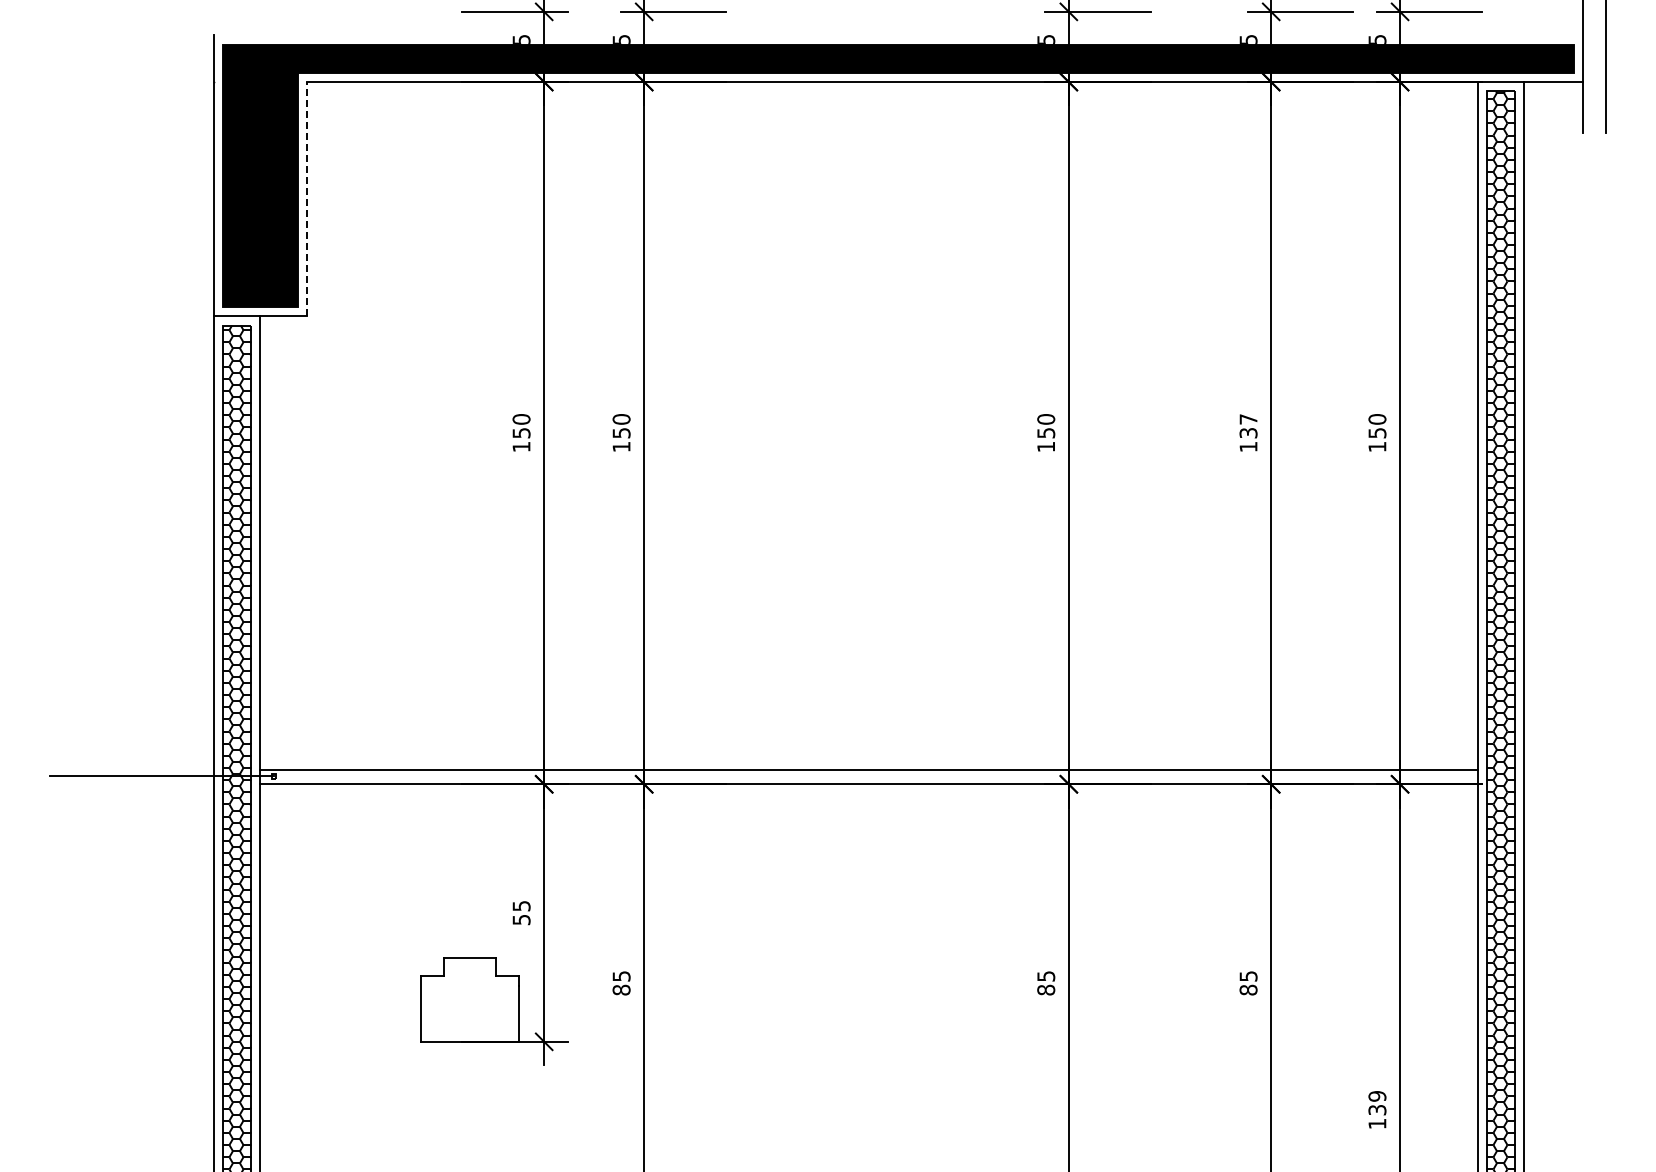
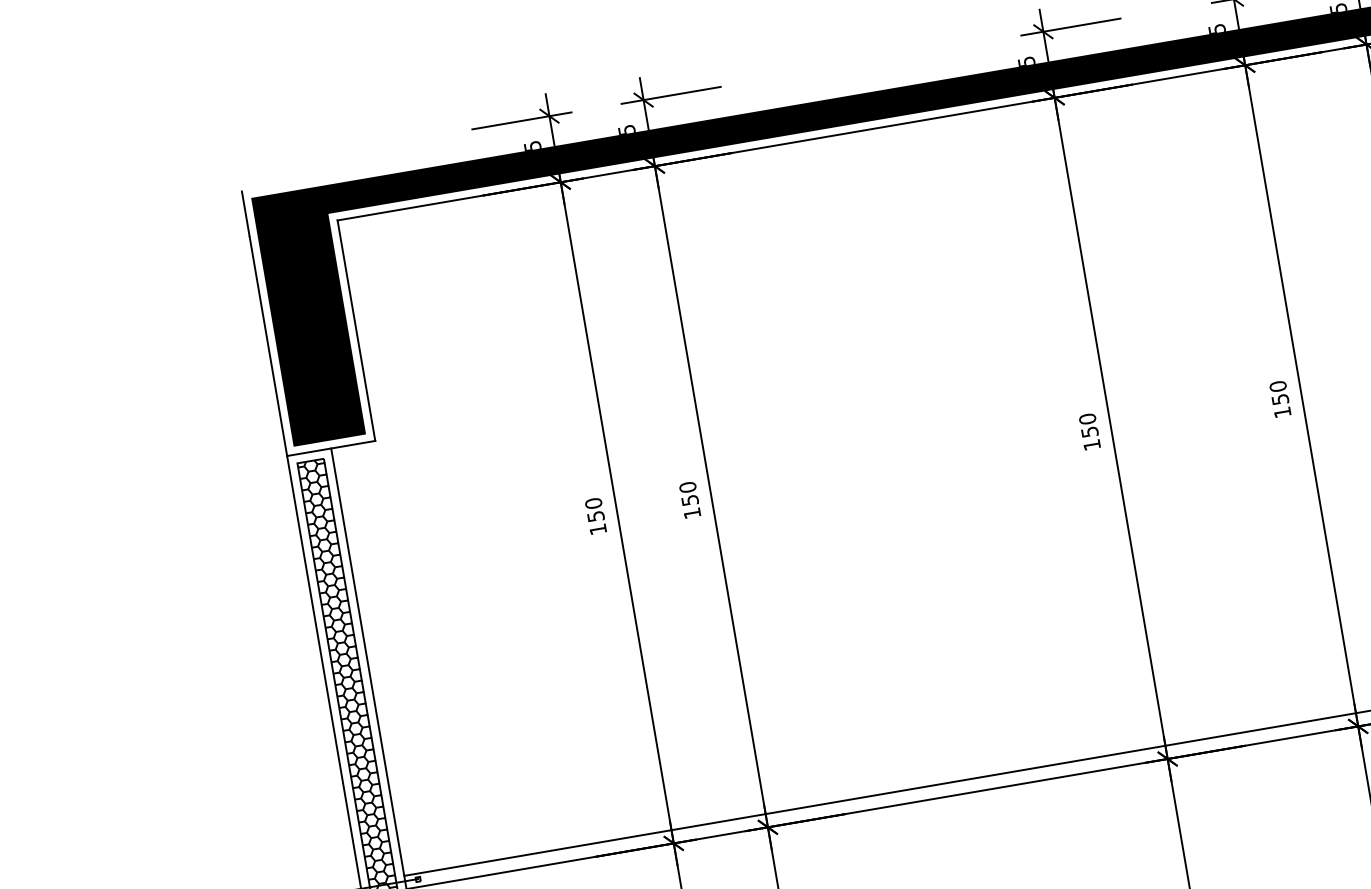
line: (307, 198) -> (356, 330), dashed -> solid
text: (1248, 425) -> (1279, 392), 137 -> 150

